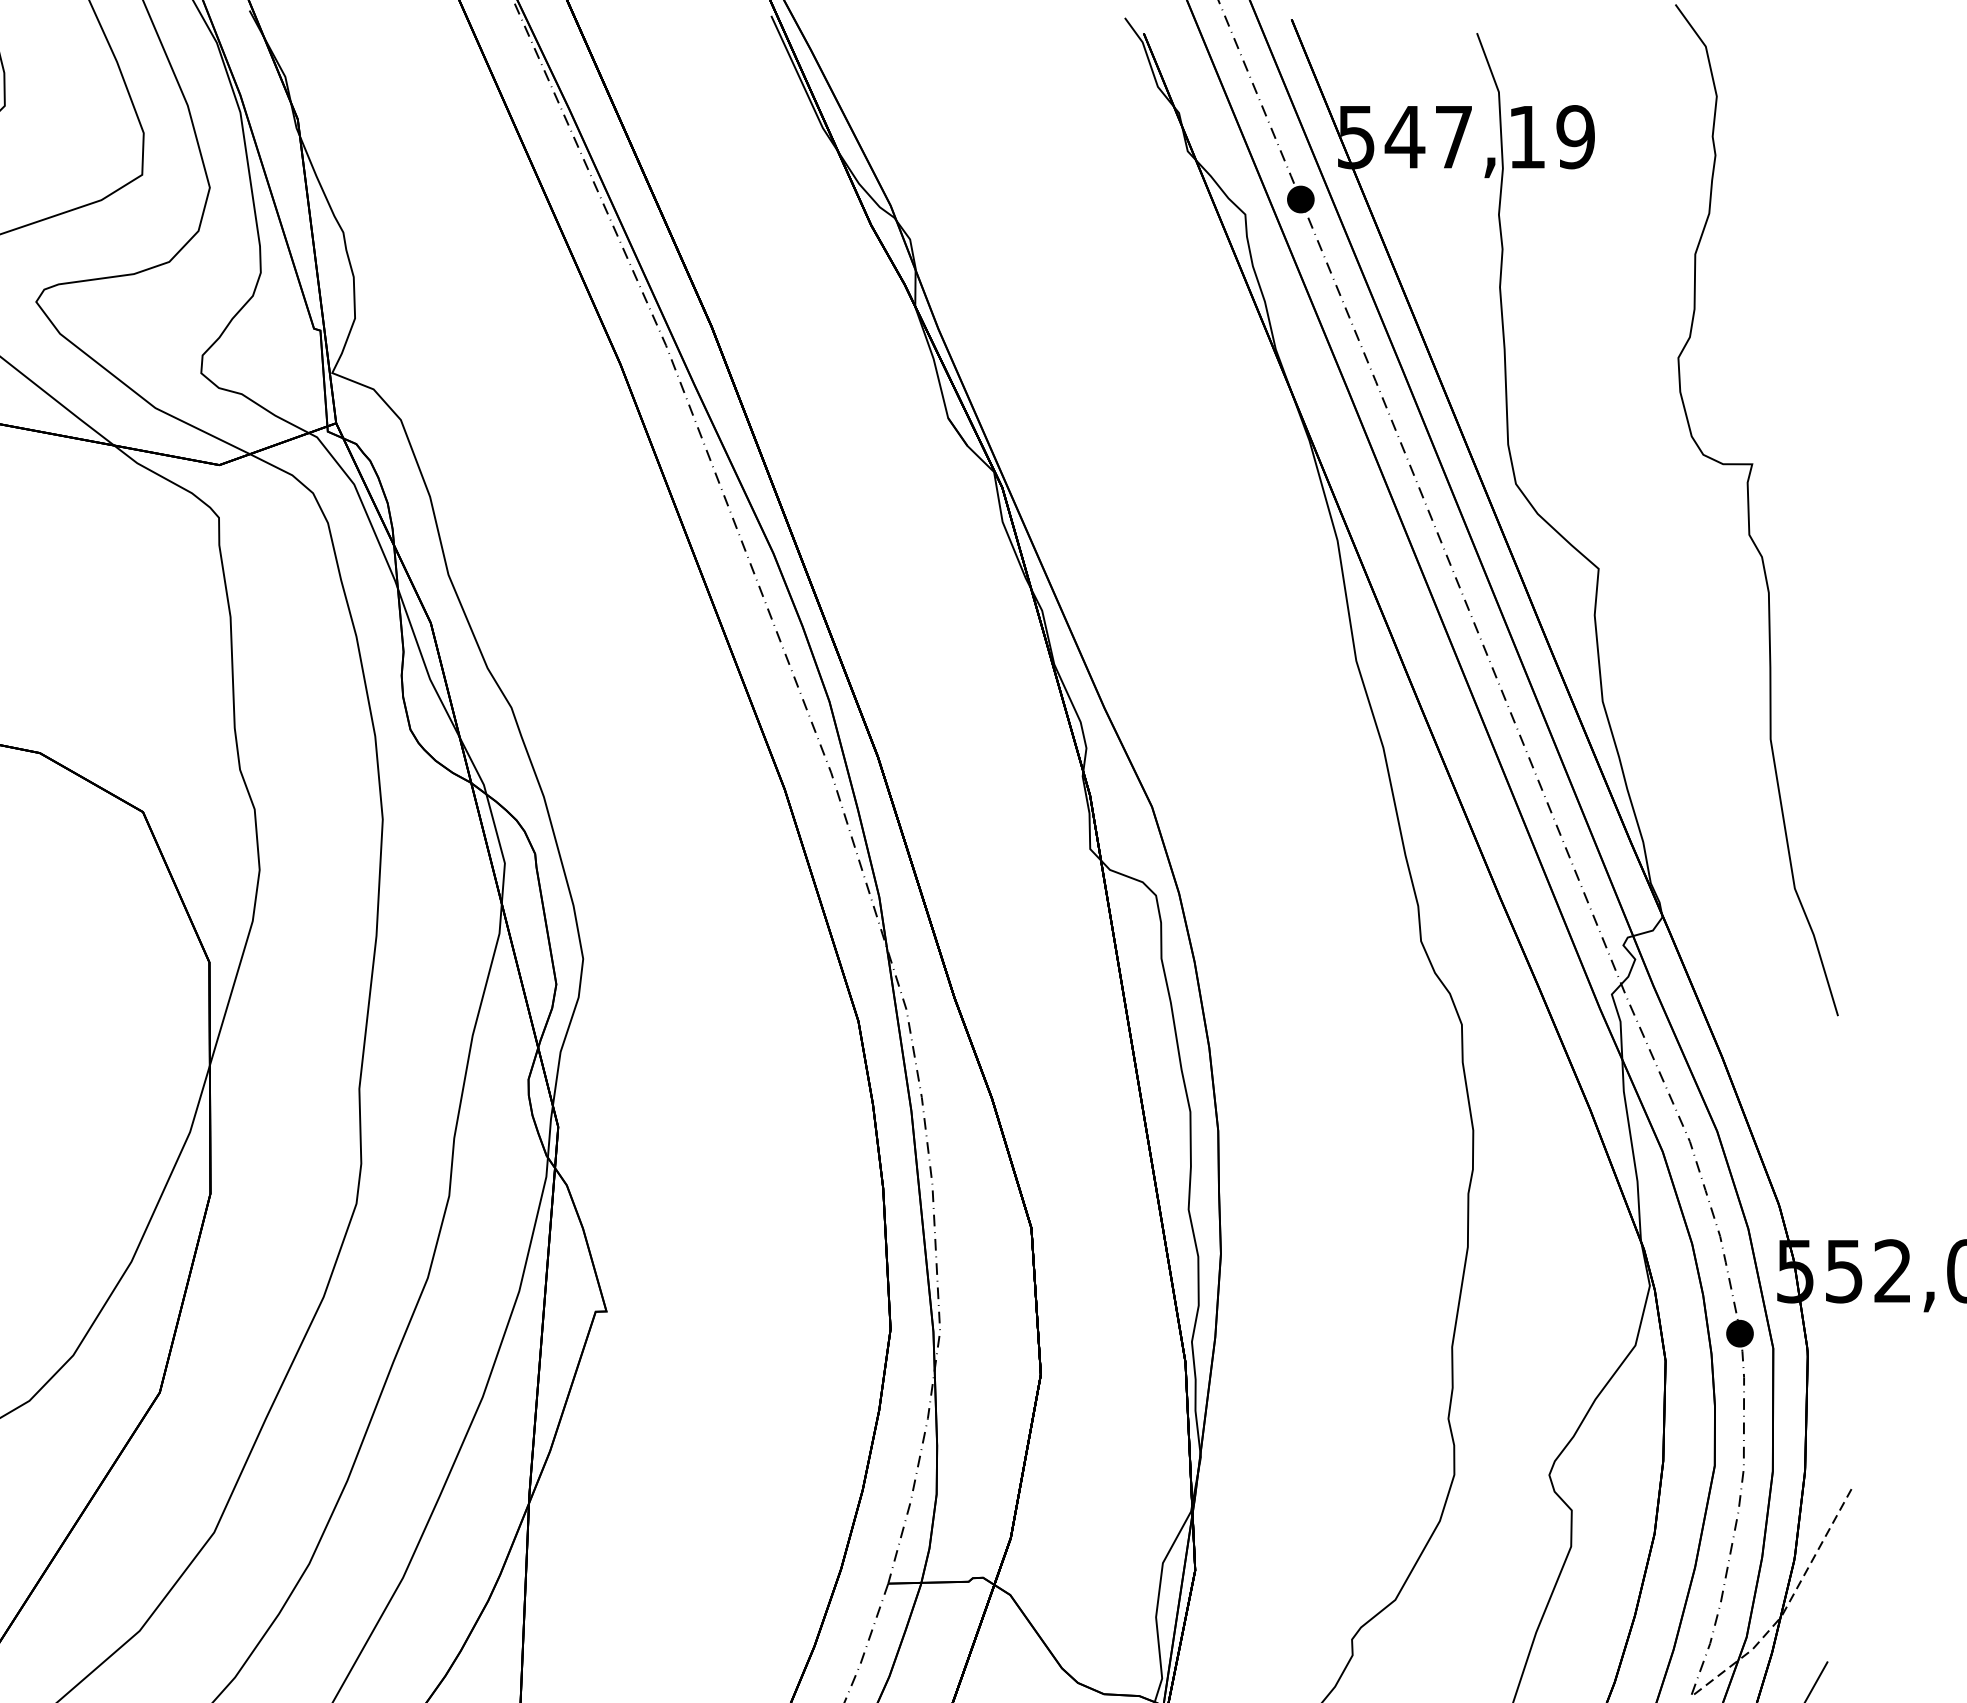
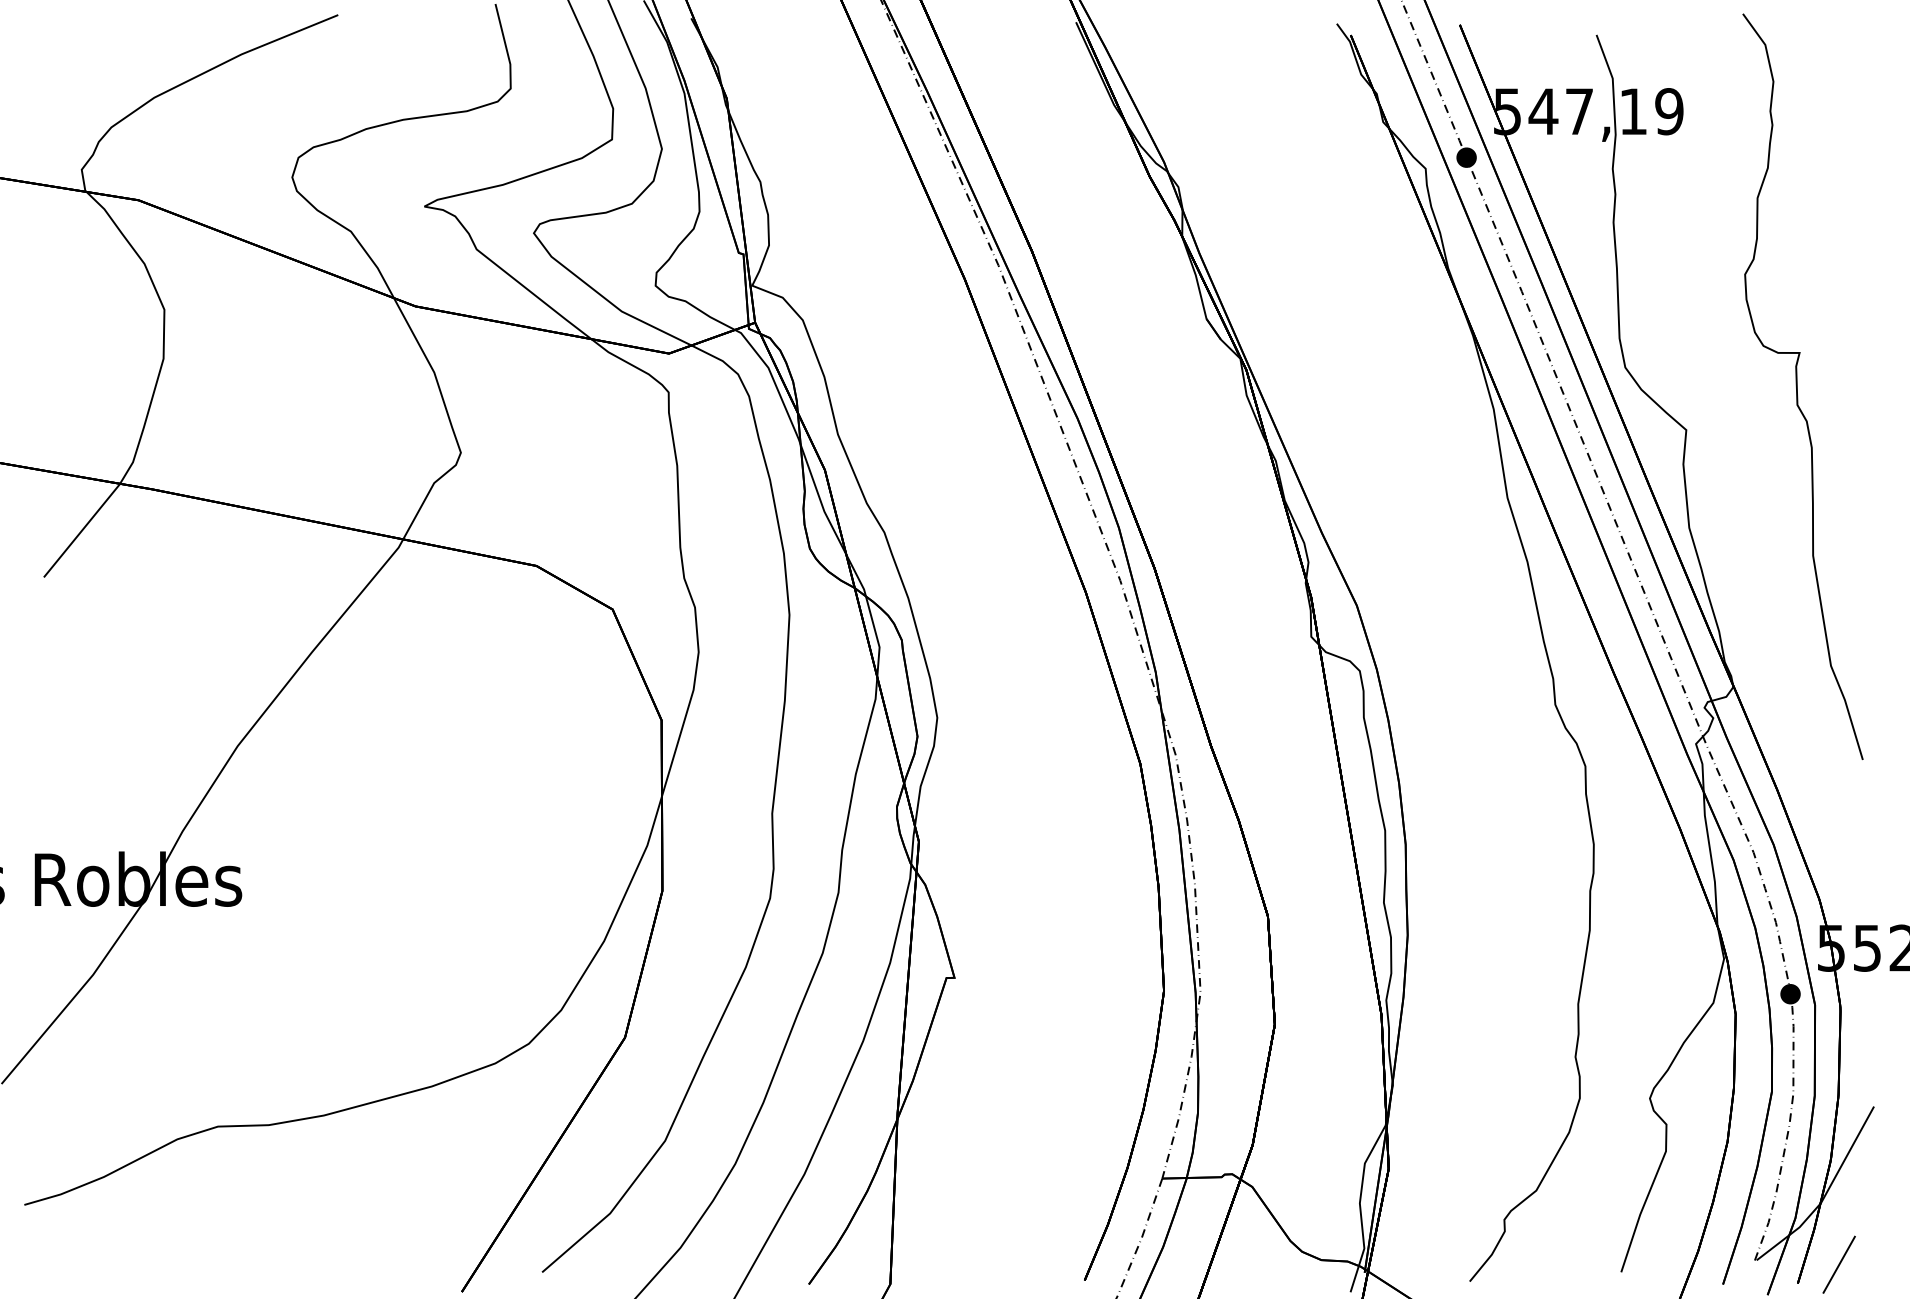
line: (1788, 1603) -> (1826, 1193), dashed -> solid

